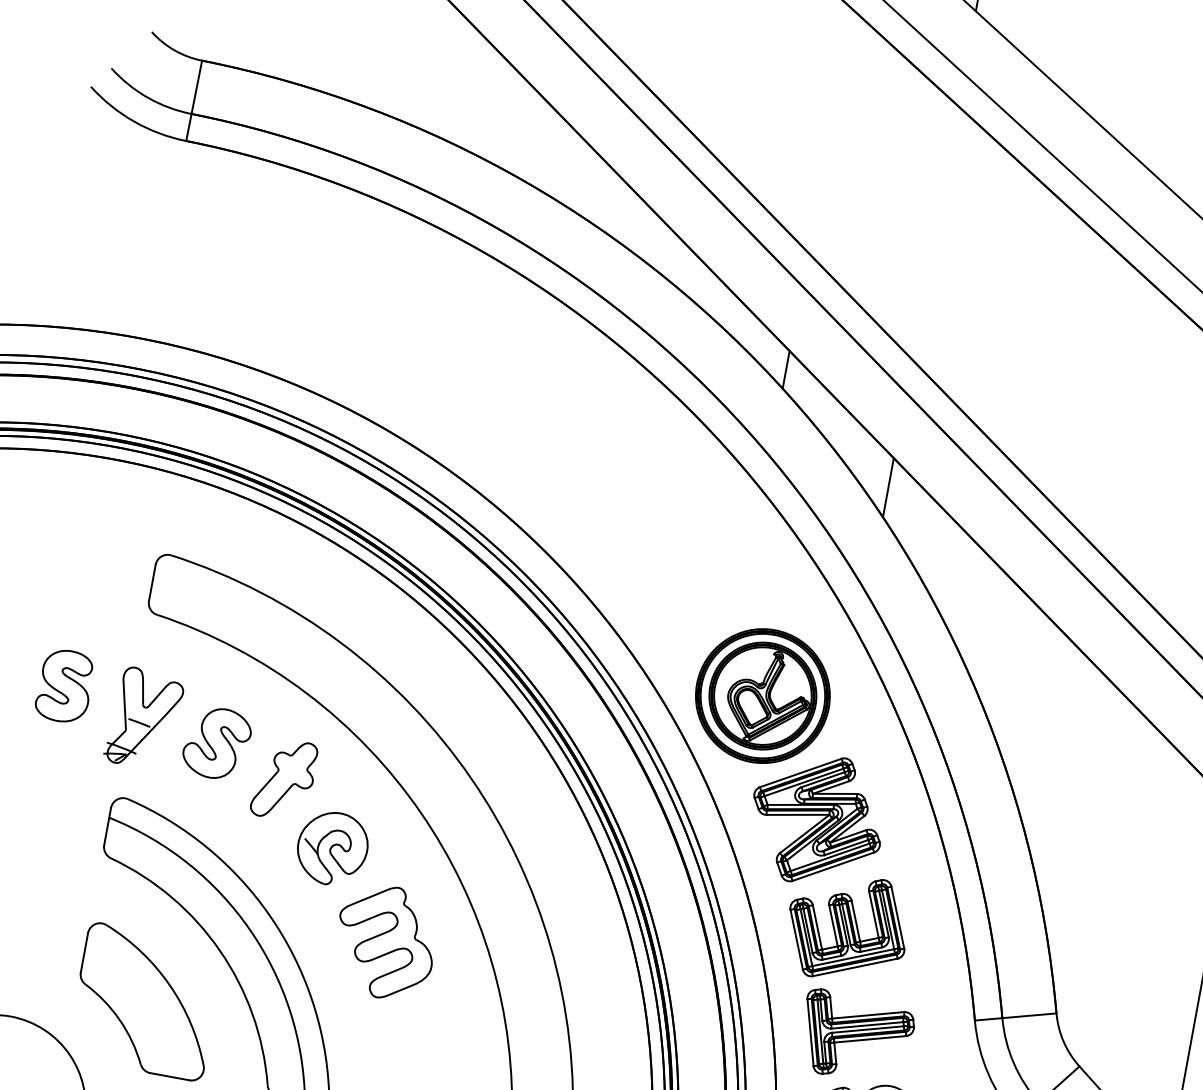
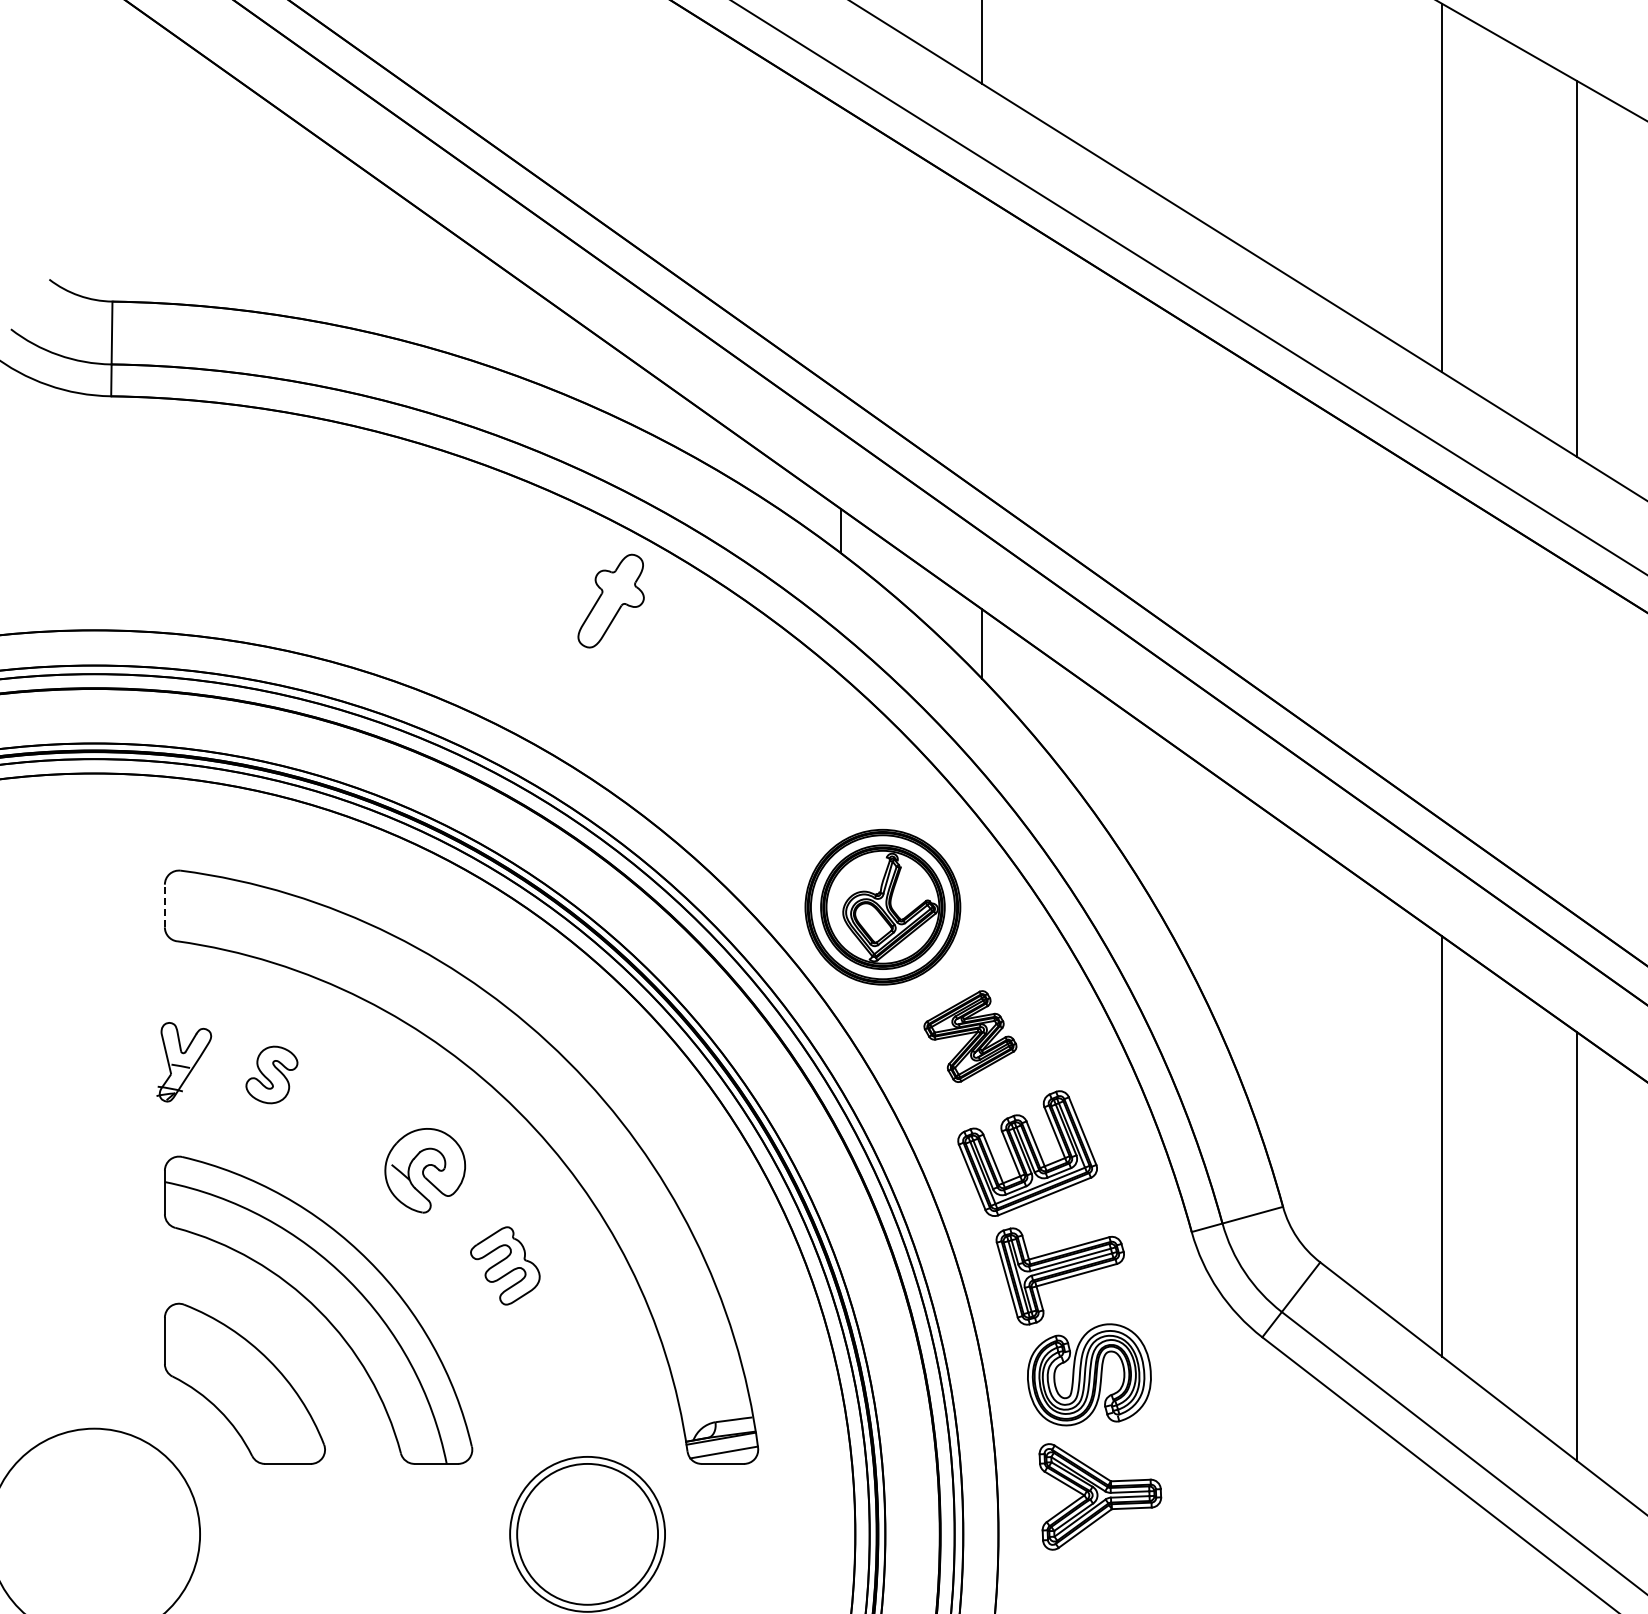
line: (152, 582) -> (164, 905), solid -> dashed
part: (64, 685) -> (86, 1041), removed
part: (143, 718) -> (183, 1062), size x0.7
part: (216, 742) -> (271, 1074), size x0.7
part: (283, 778) -> (610, 600), moved
part: (817, 819) -> (970, 1036), size x0.6
part: (385, 941) -> (505, 1265), size x0.6

